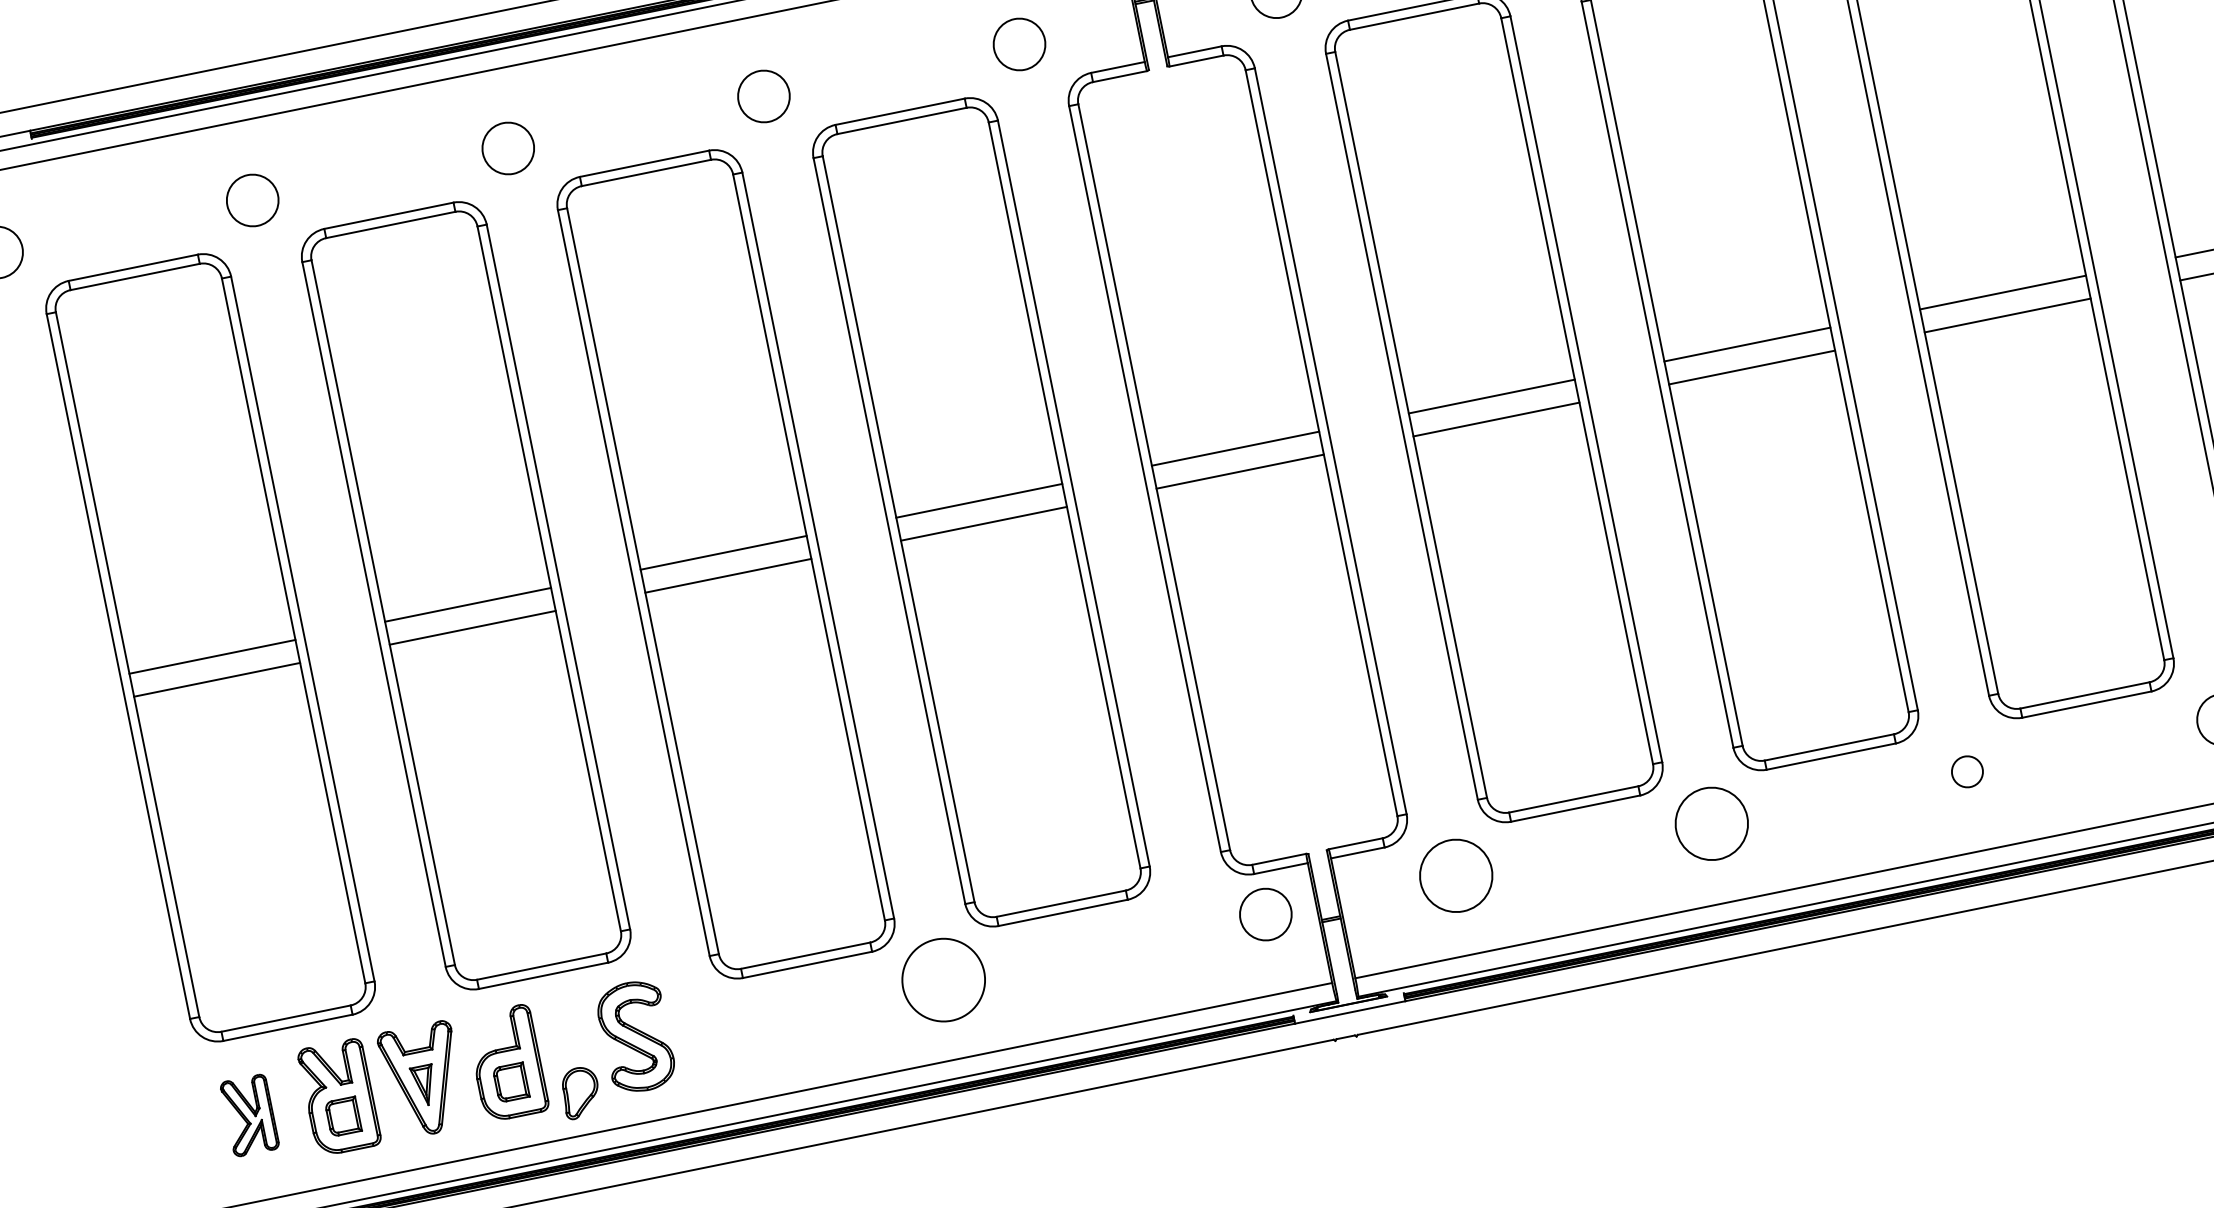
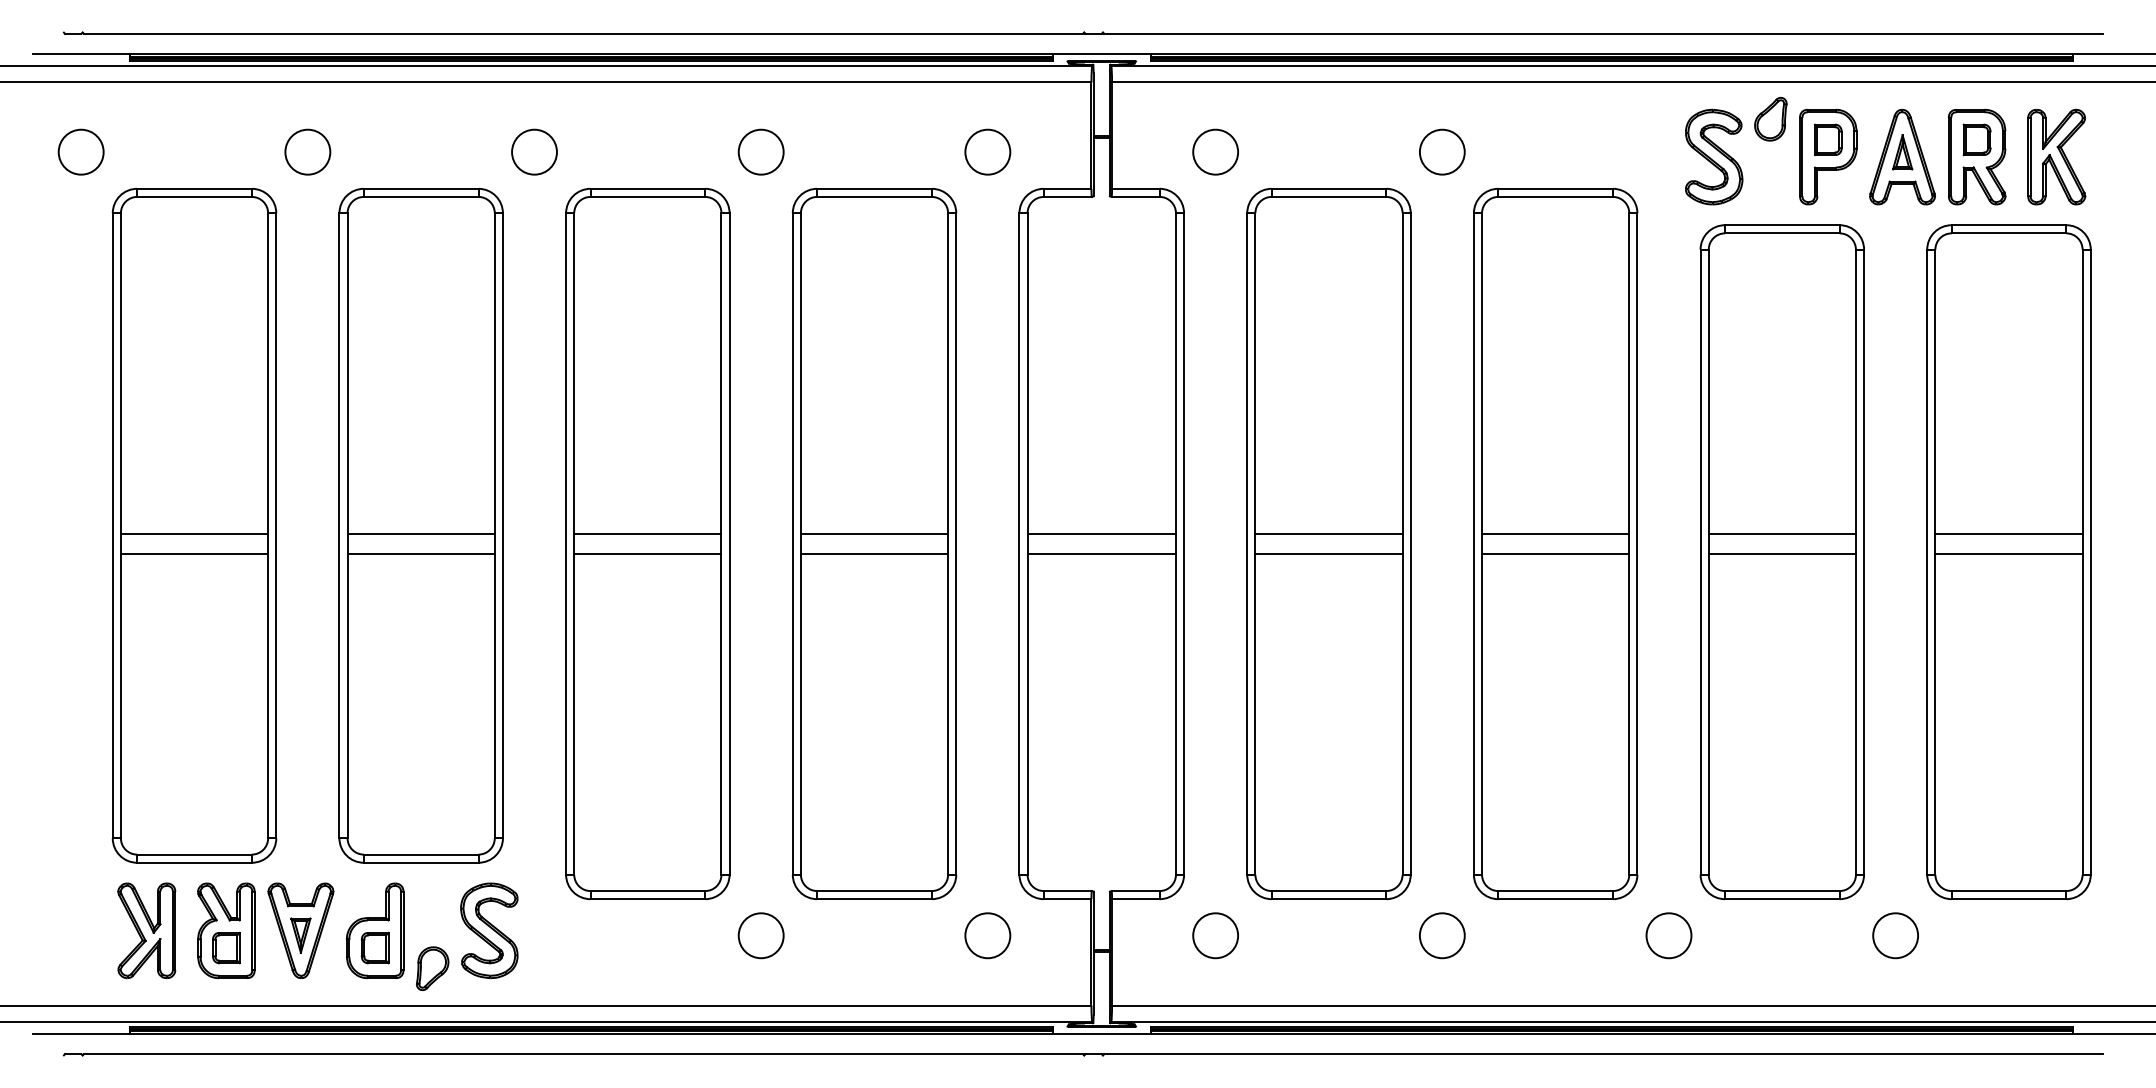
circle: (1966, 771) -> (1668, 935), size x1.67
circle: (1710, 823) -> (1441, 935), size x0.71
circle: (1455, 875) -> (1215, 935), size x0.71
circle: (1265, 914) -> (987, 935), moved
circle: (942, 979) -> (760, 935), size x0.62
part: (249, 1115) -> (146, 930), size x1.43

